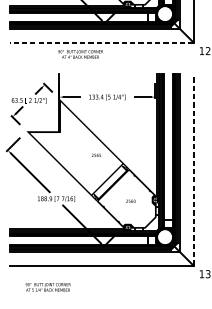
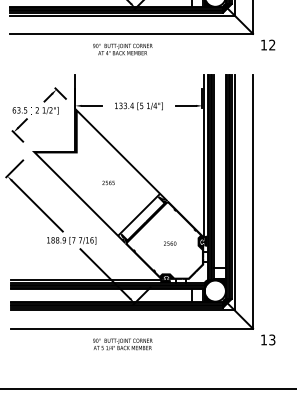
line: (101, 42) -> (131, 33), dashed -> solid
text: (80, 54) -> (122, 49), moved
text: (96, 155) -> (108, 182), moved
line: (193, 169) -> (253, 201), dashed -> solid
text: (47, 287) -> (122, 344), moved

